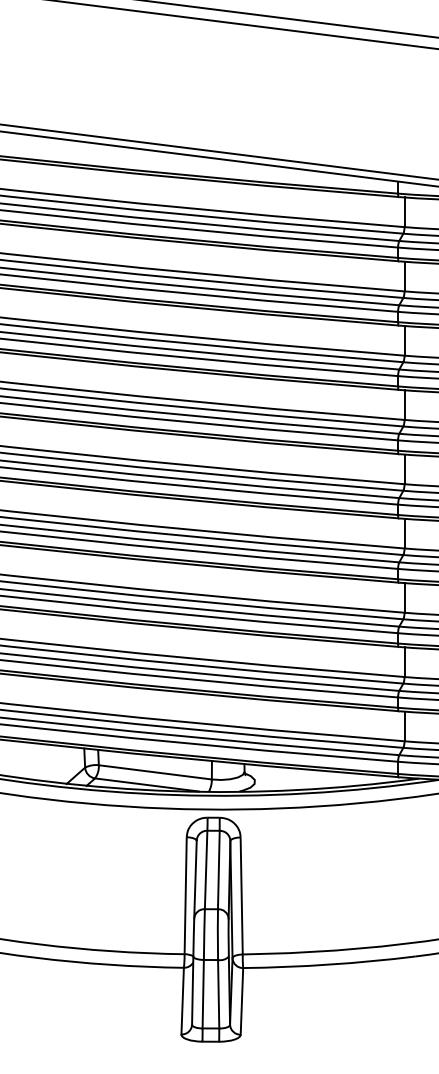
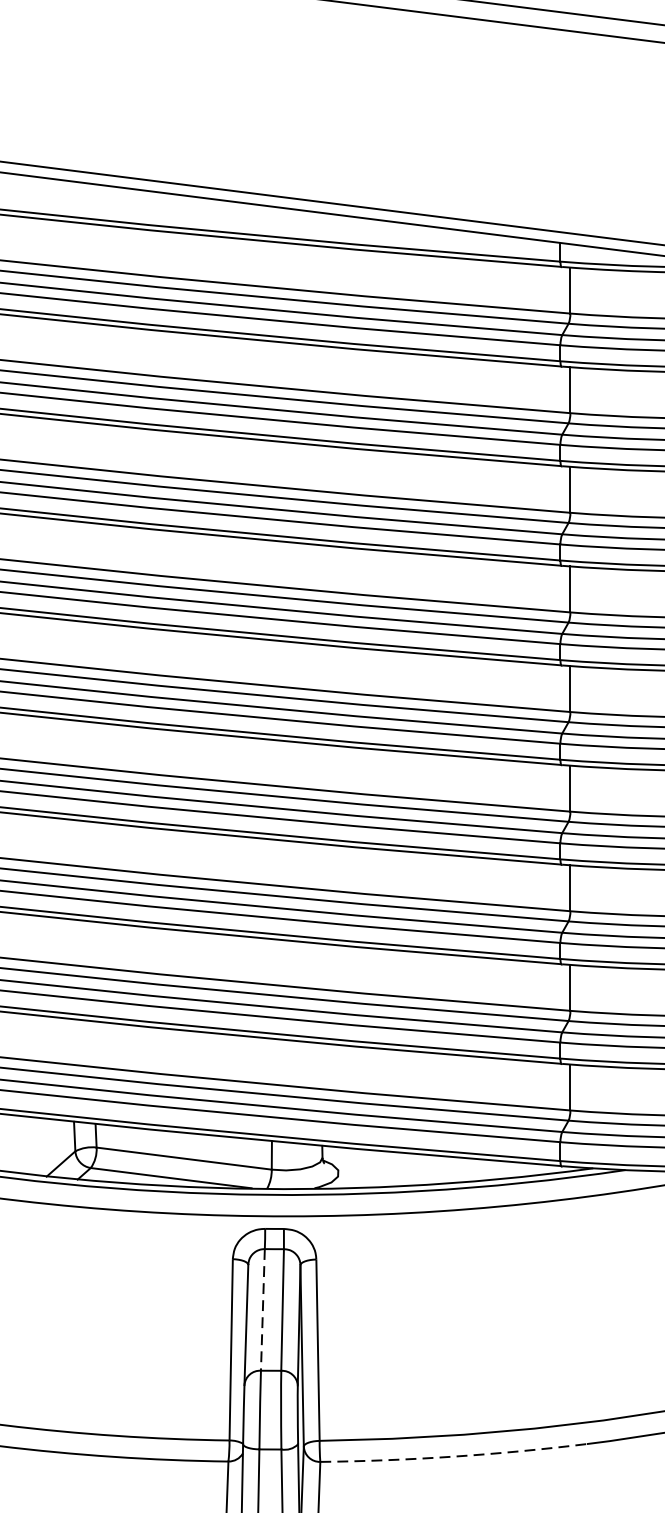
line: (206, 870) -> (263, 1310), solid -> dashed
arc: (329, 964) -> (454, 1456), solid -> dashed

